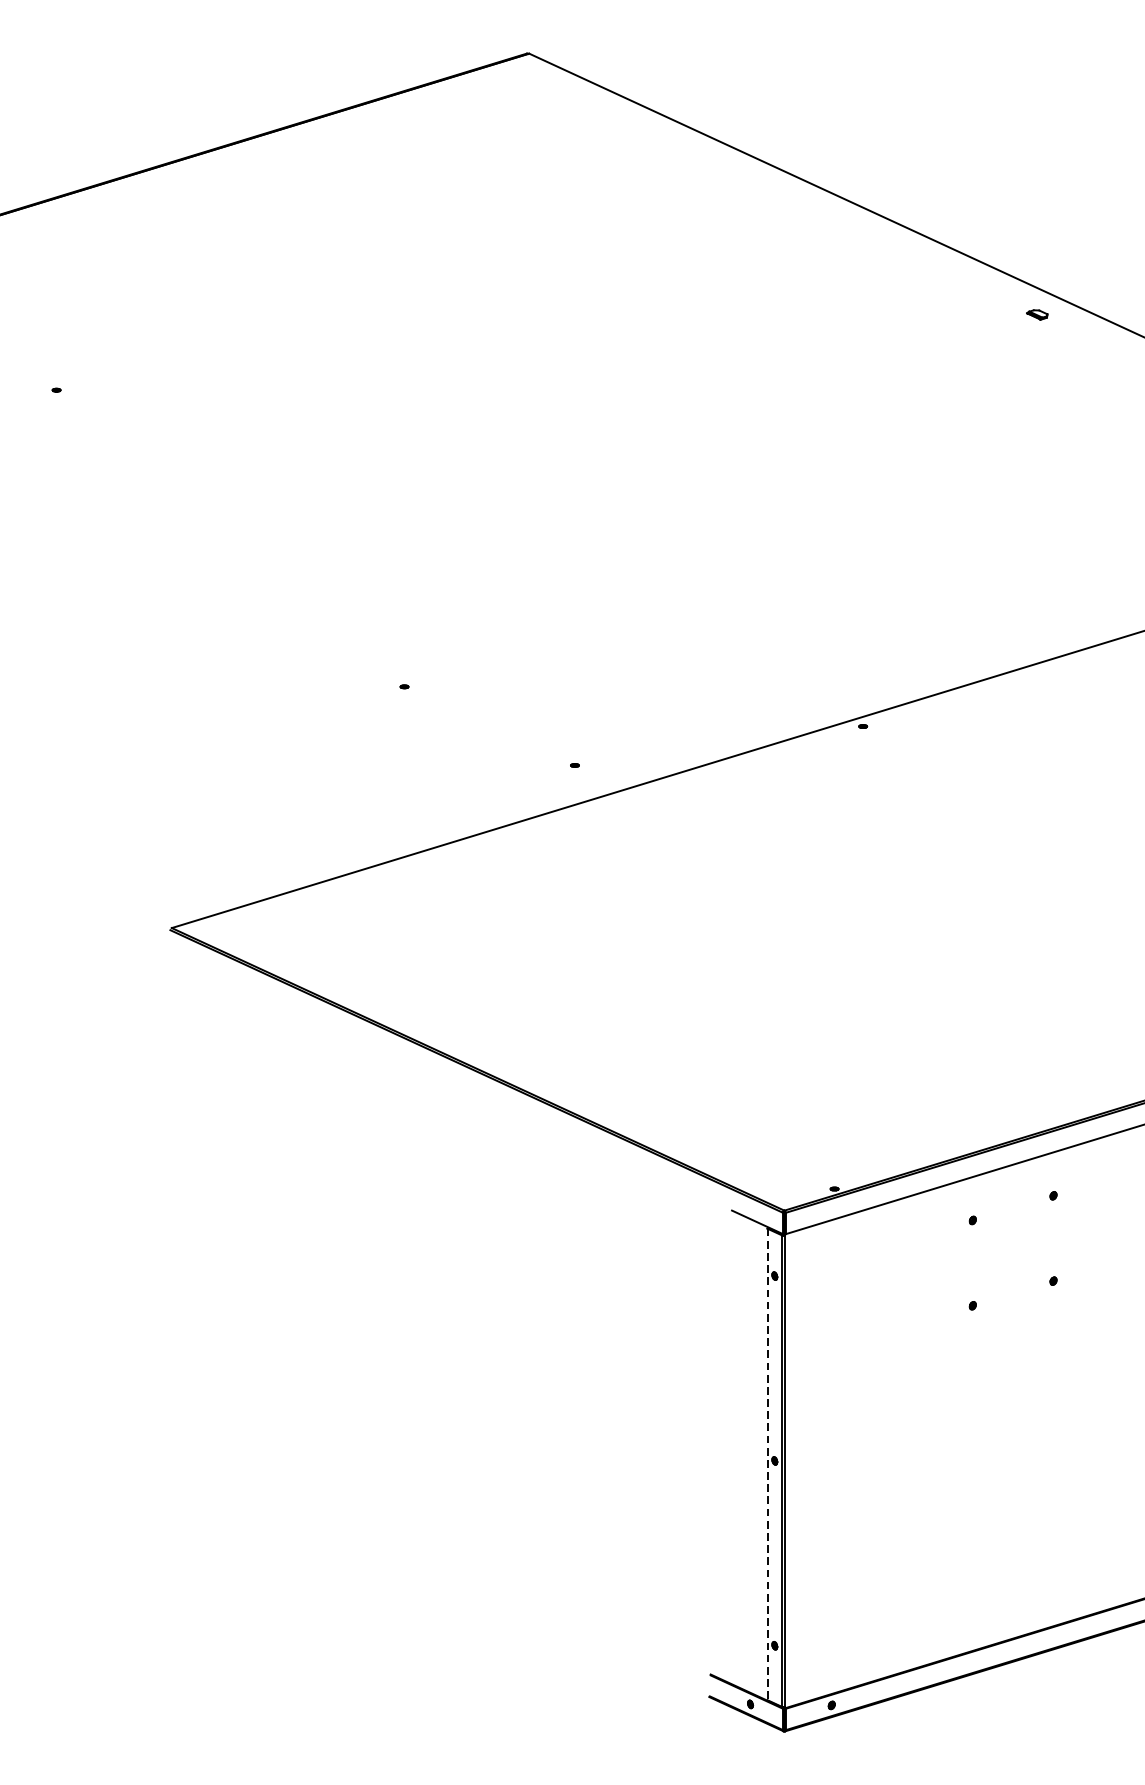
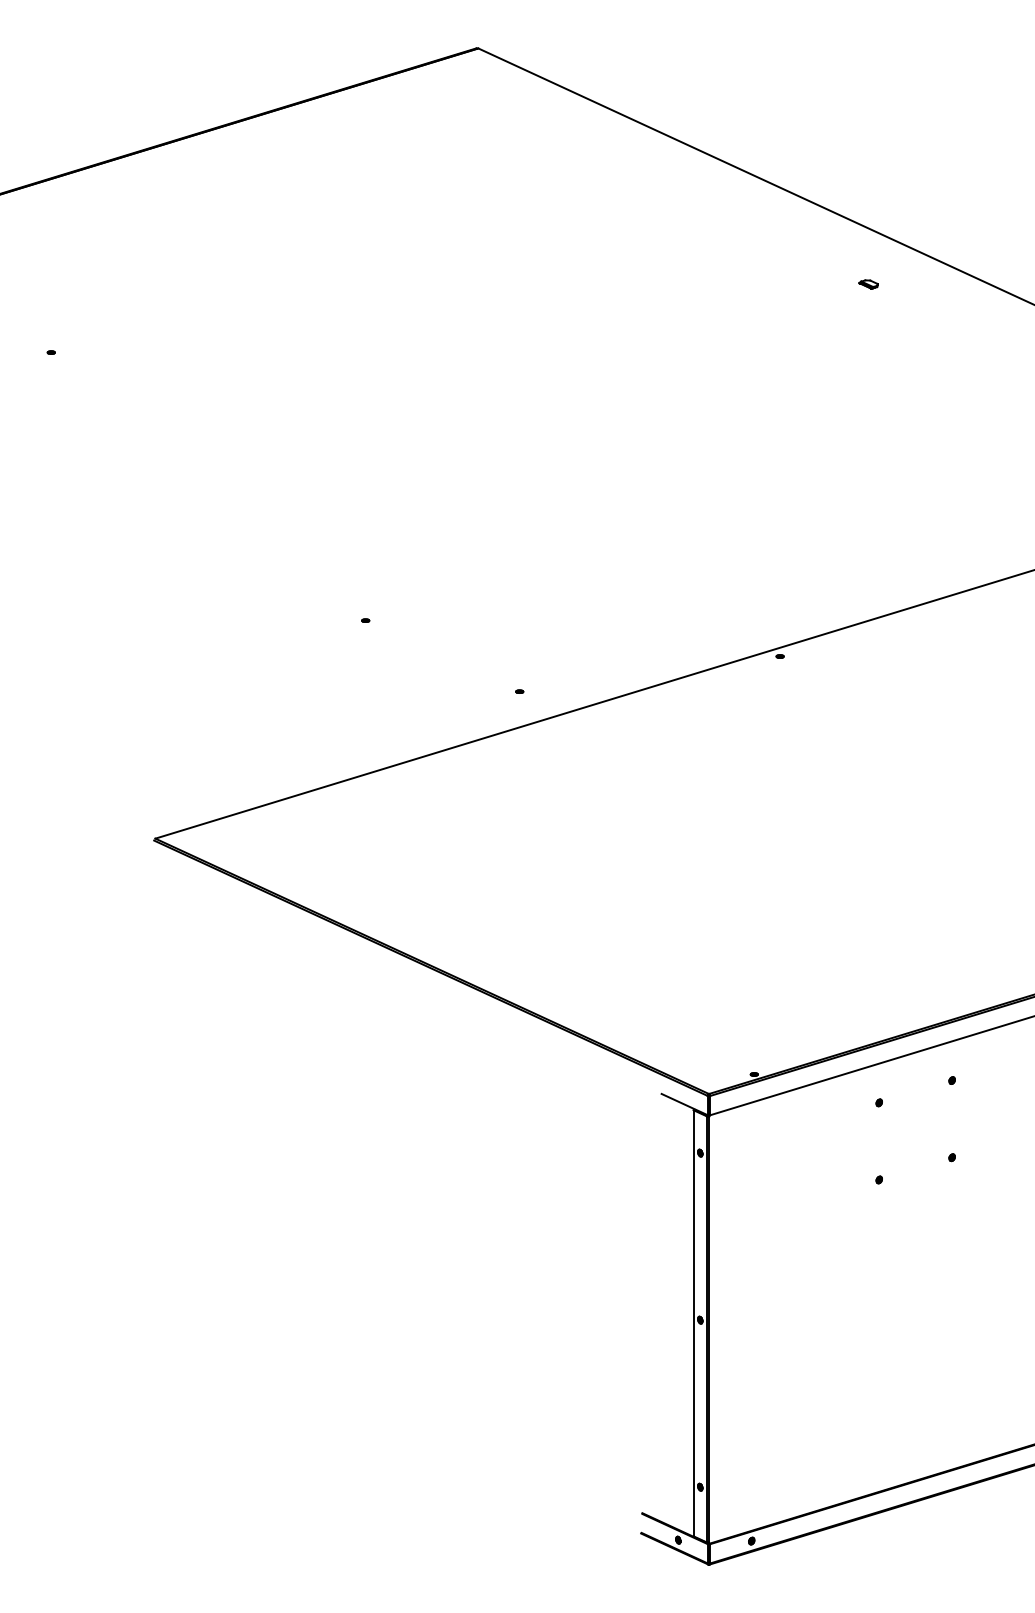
part: (1037, 314) -> (868, 284), moved
line: (767, 1464) -> (693, 1323), dashed -> solid

